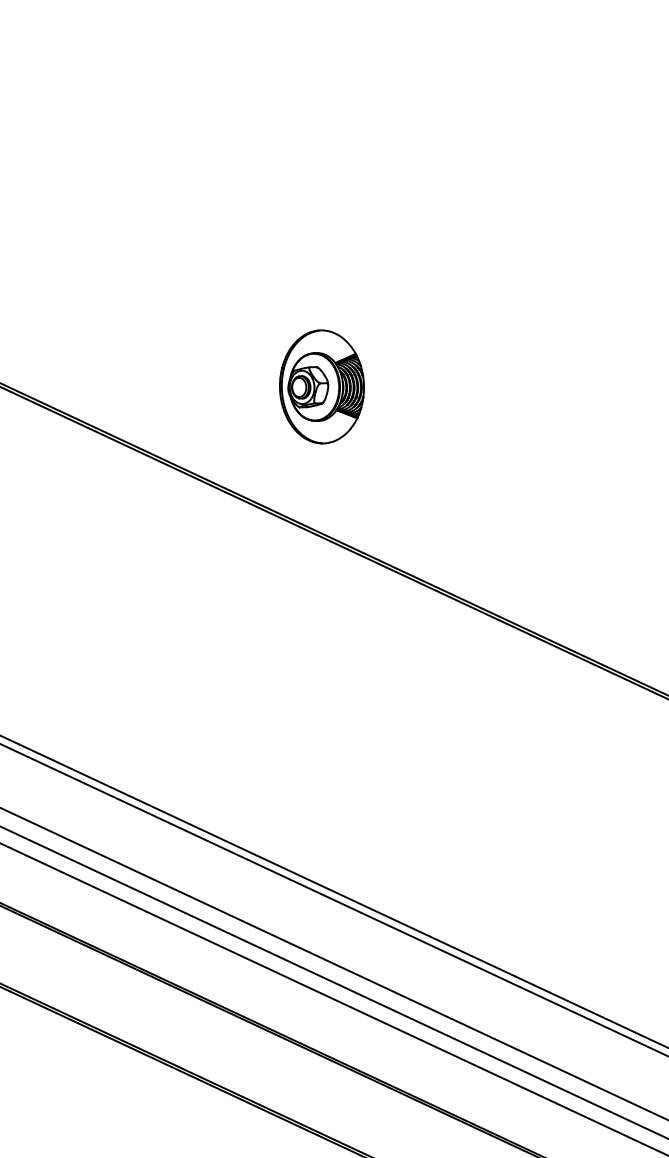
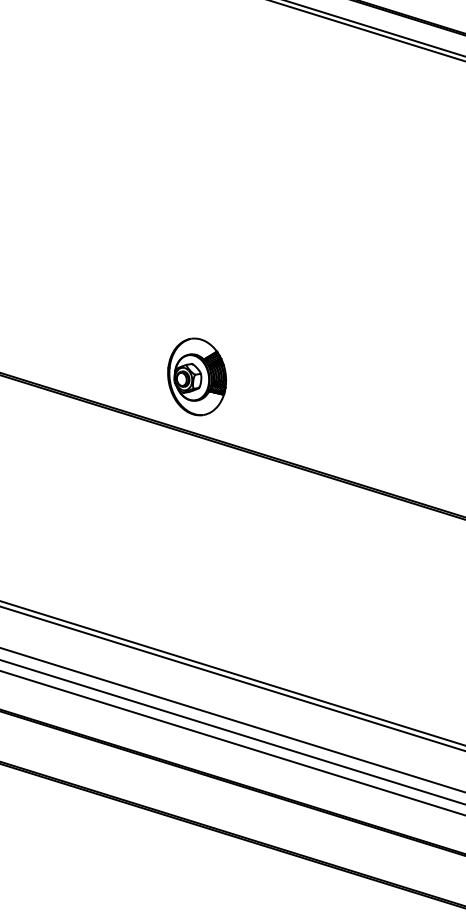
part: (322, 386) -> (197, 376), moved

